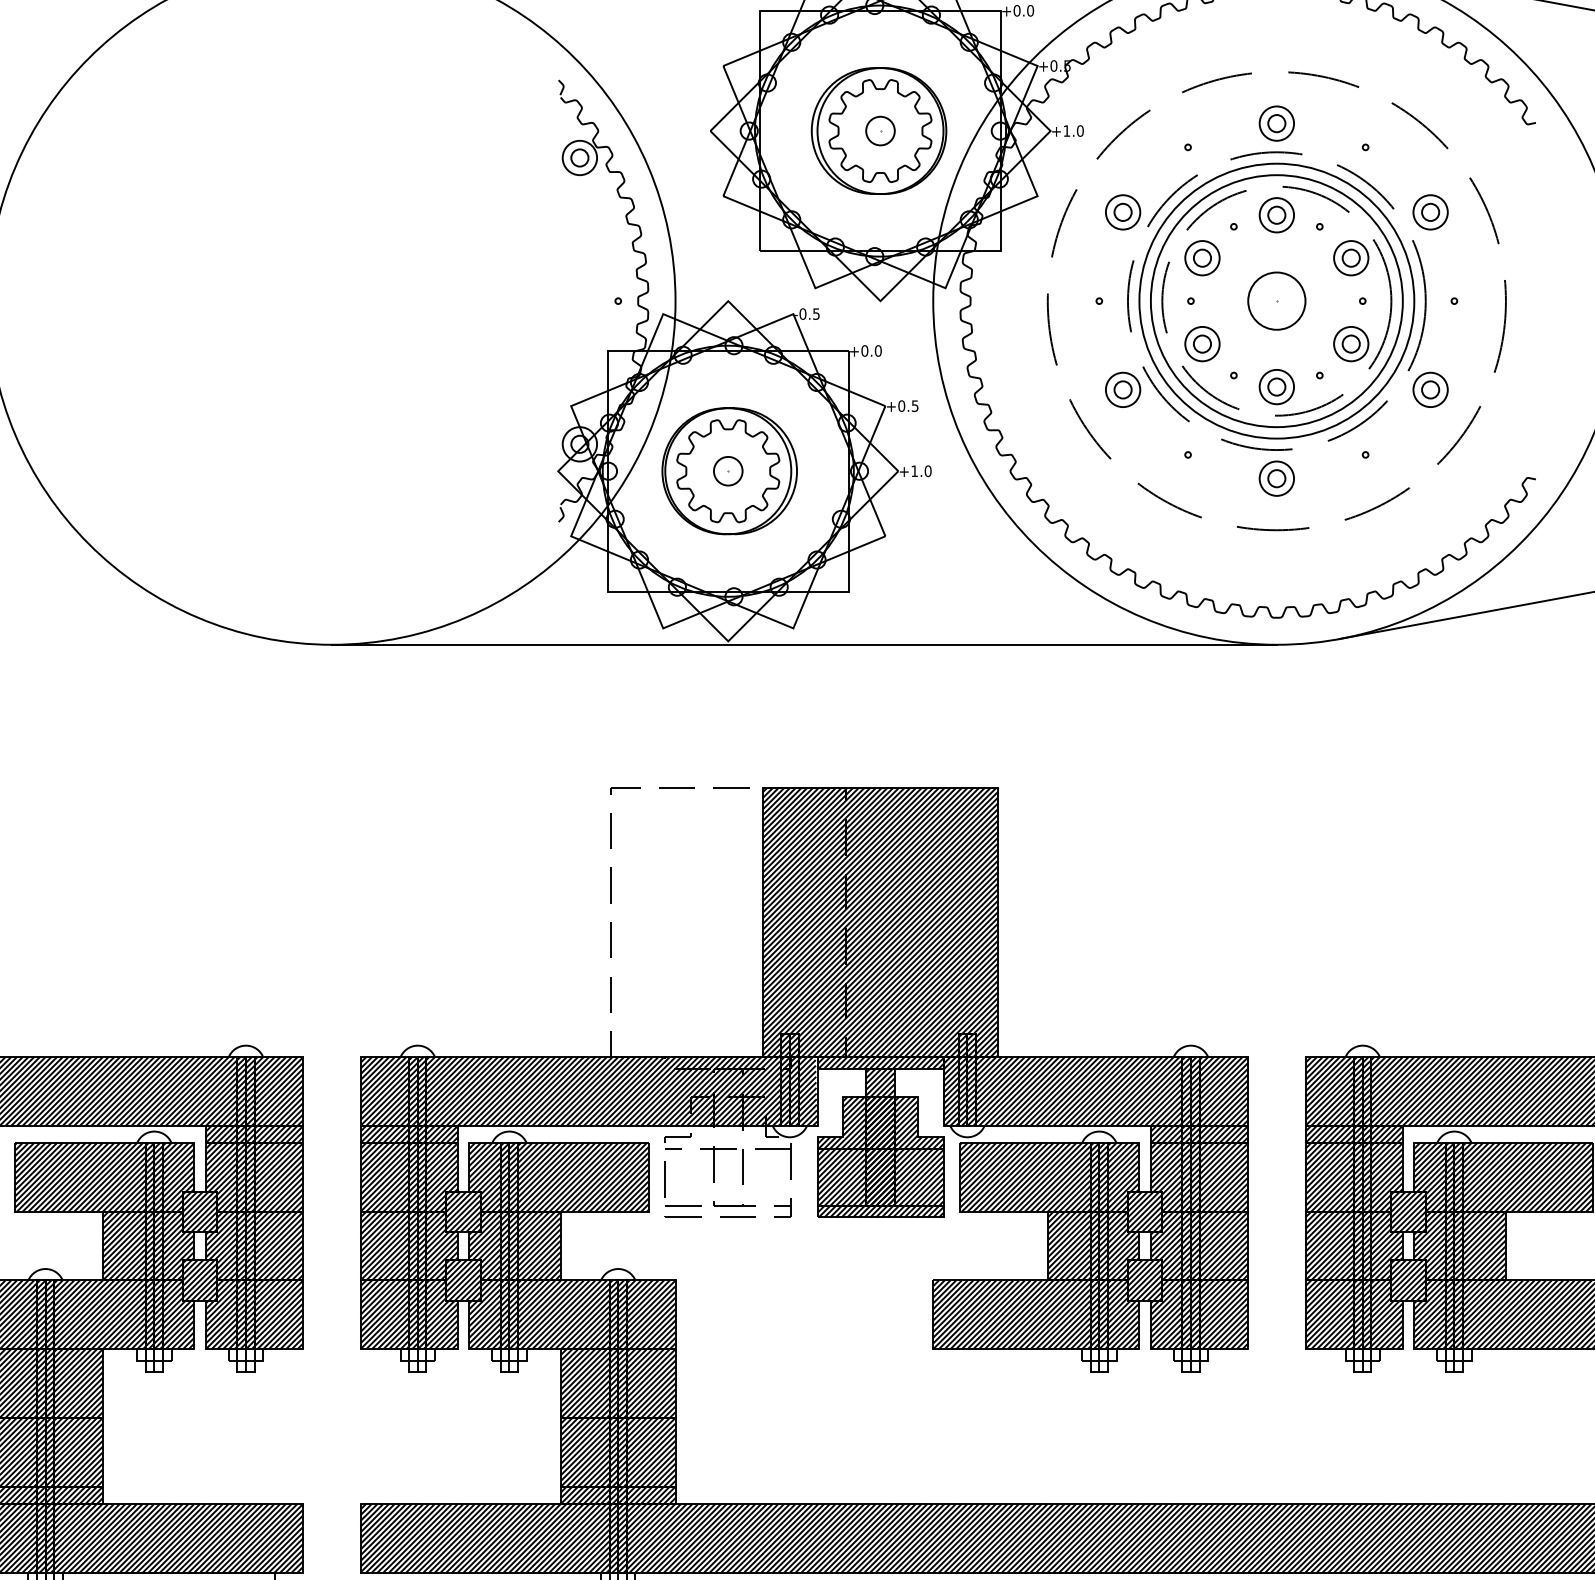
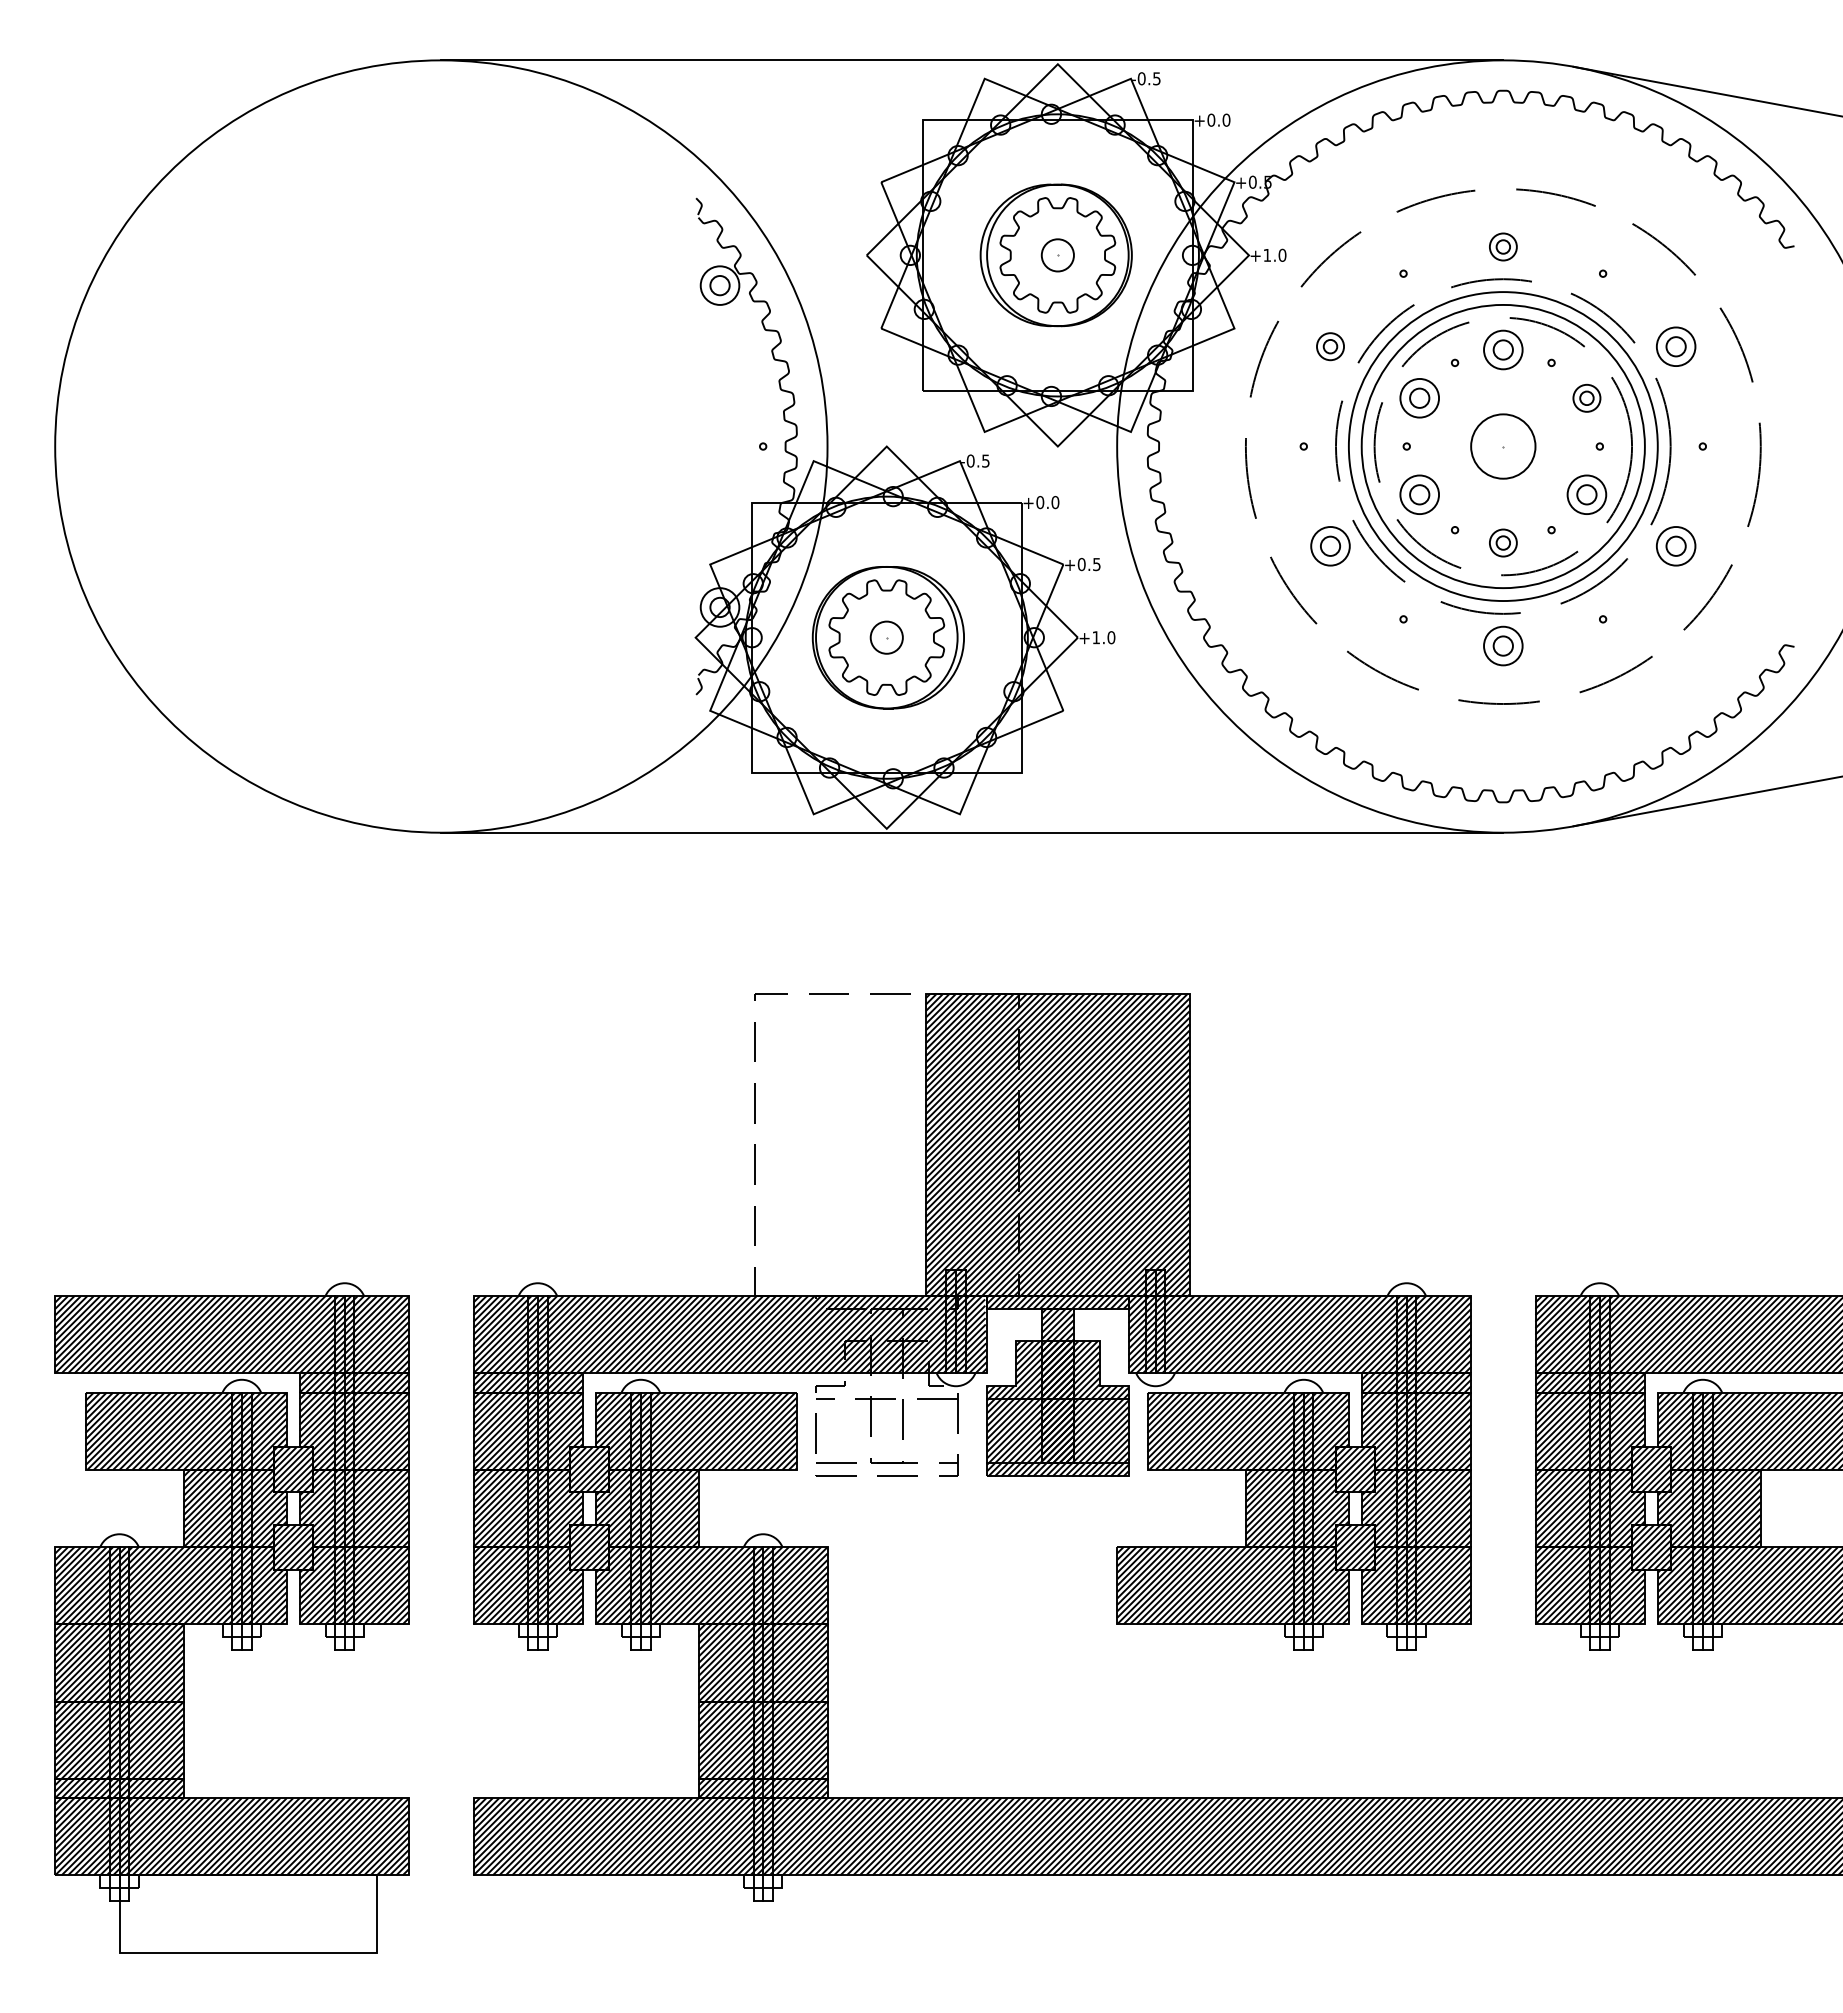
part: (1277, 123) -> (1503, 246), size x0.7
part: (1123, 212) -> (1330, 346), size x0.7
part: (1350, 258) -> (1586, 398), size x0.7
part: (1277, 386) -> (1503, 542), size x0.7

